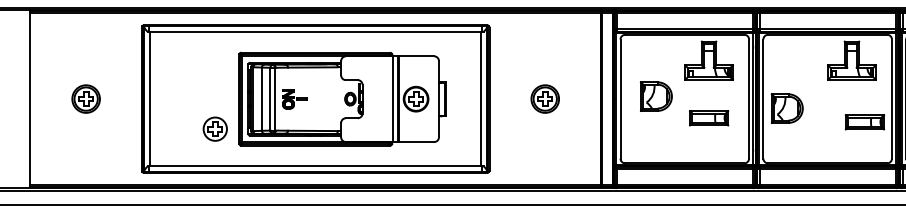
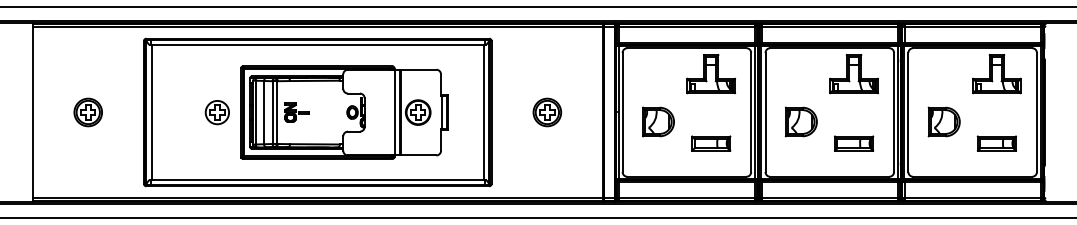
part: (656, 96) -> (658, 121), moved
part: (786, 108) -> (800, 121), moved
part: (709, 118) -> (711, 143), moved
part: (865, 122) -> (854, 143), moved
part: (214, 129) -> (216, 112), moved

